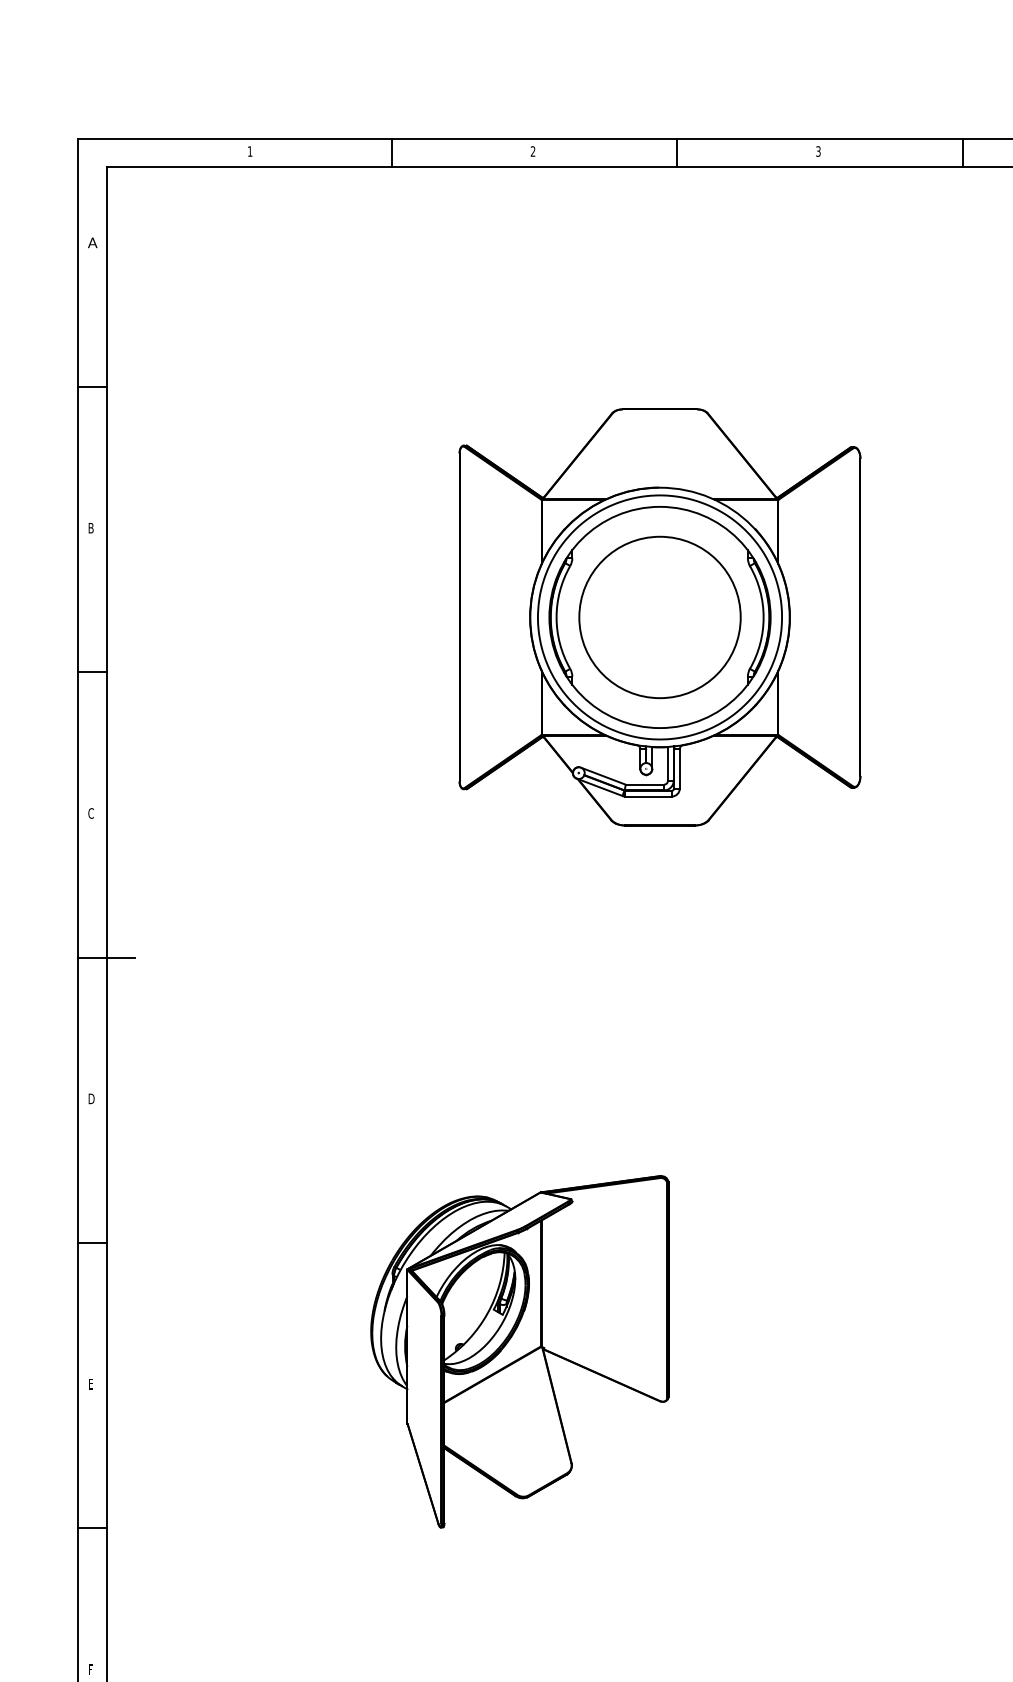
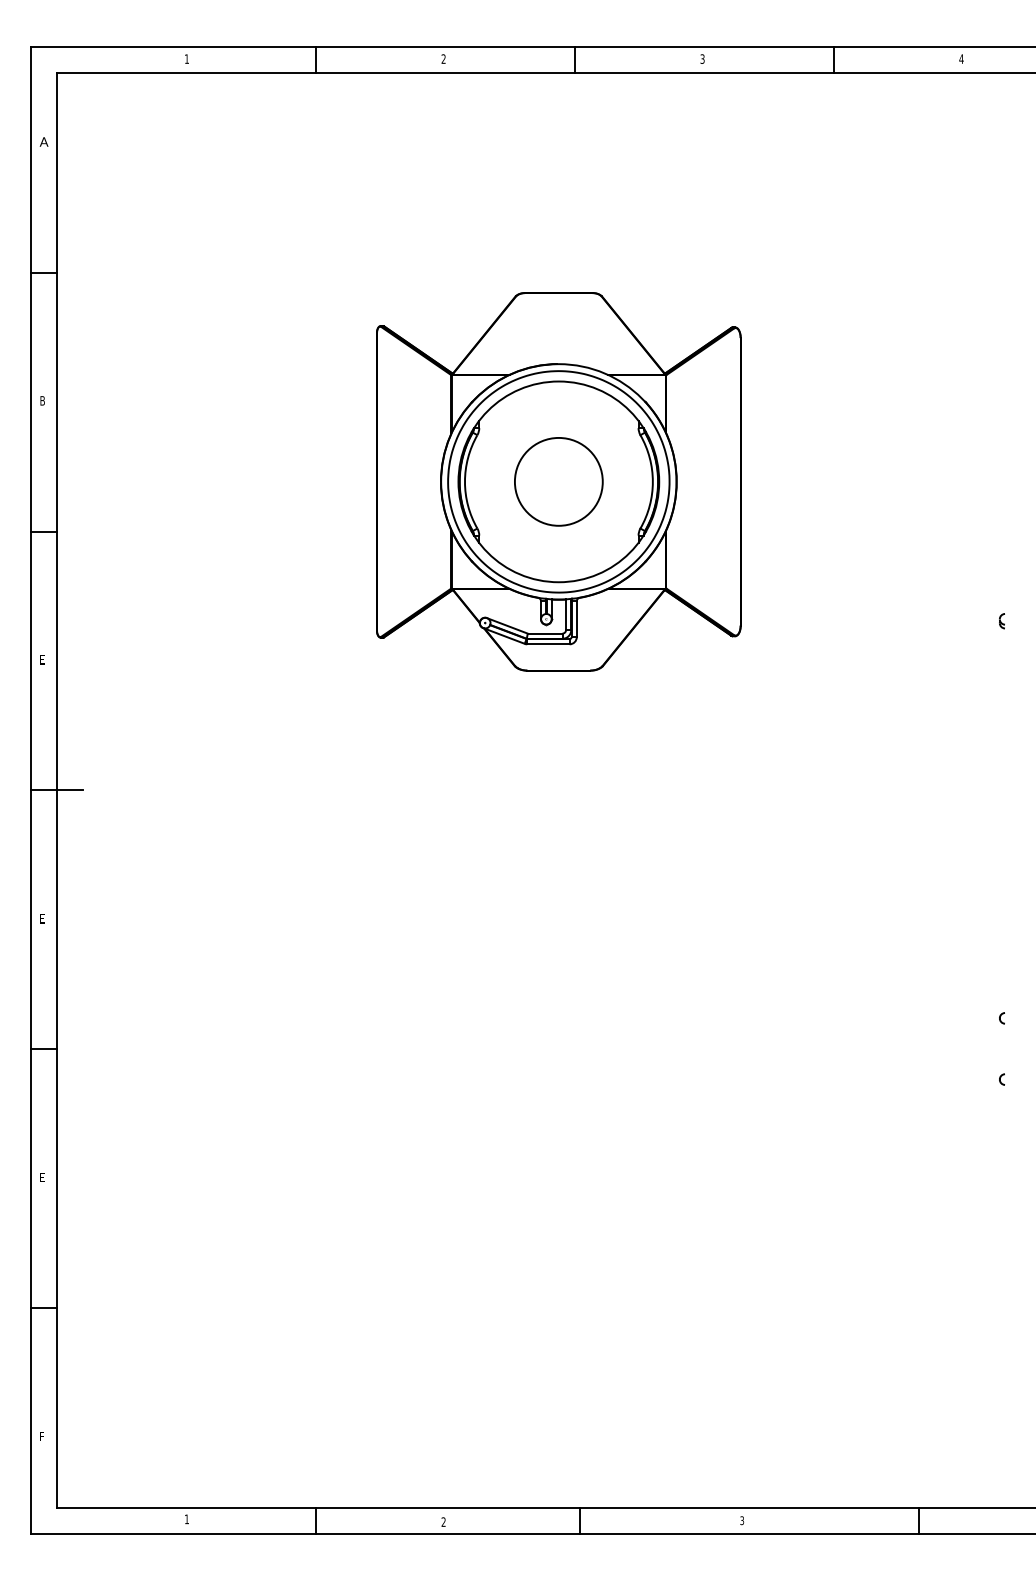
circle: (659, 617) -> (558, 481), size x0.6
text: (90, 813) -> (42, 659), C -> E
text: (90, 1098) -> (42, 918), D -> E
part: (519, 1351) -> (431, 1147), removed

